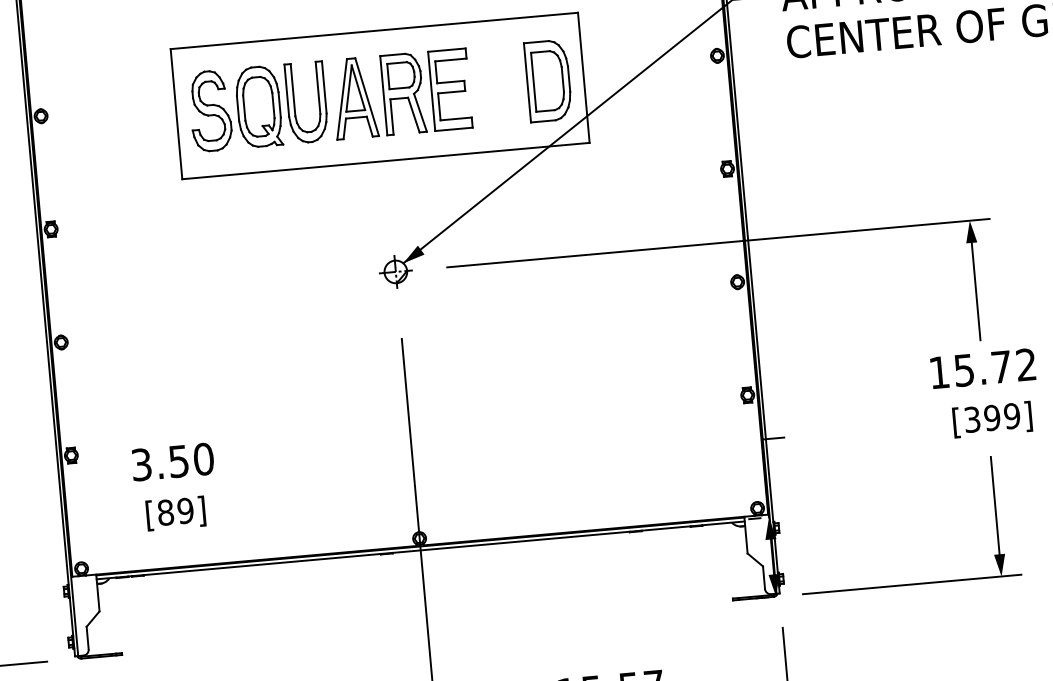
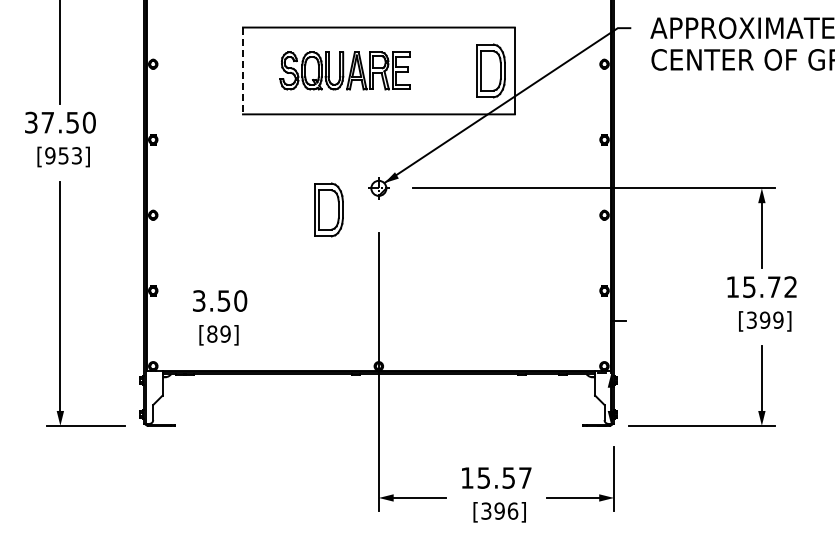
part: (328, 99) -> (344, 70), size x0.7
line: (175, 115) -> (242, 71), solid -> dashed
part: (323, 310) -> (328, 209), added

